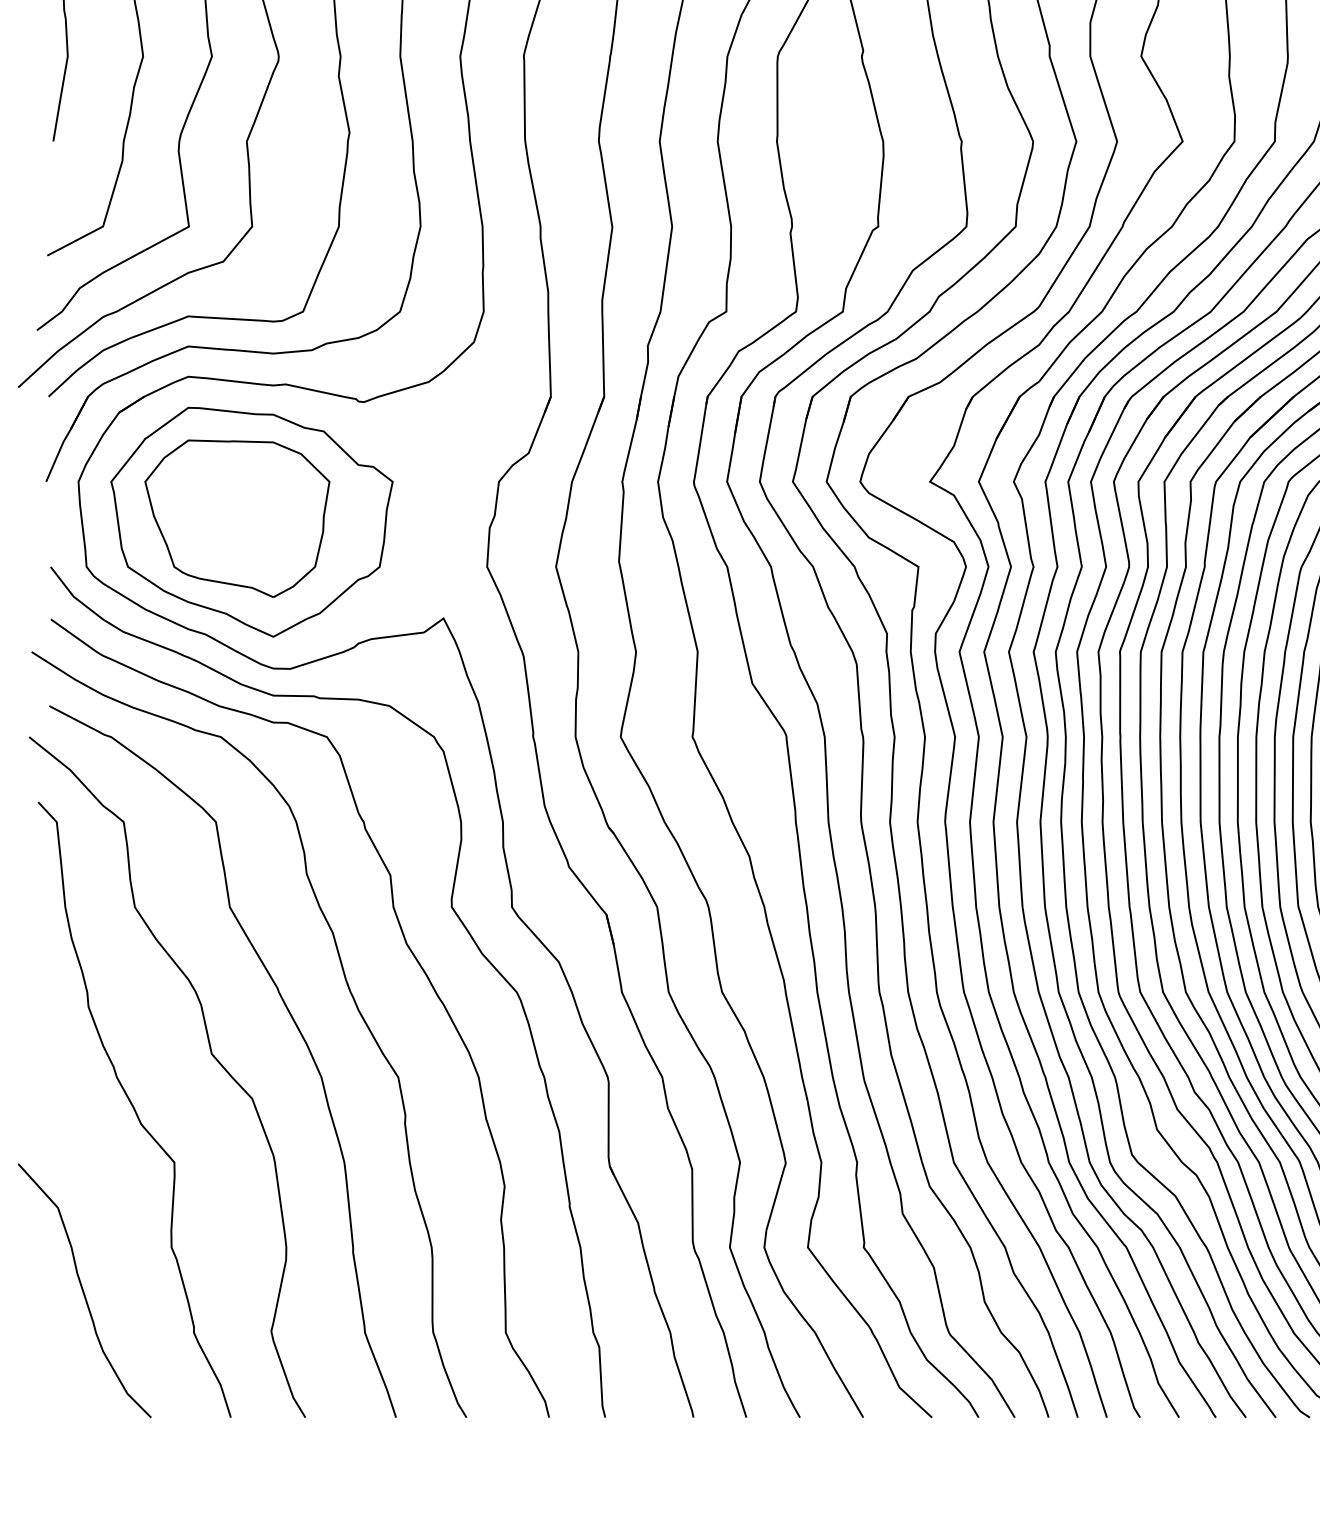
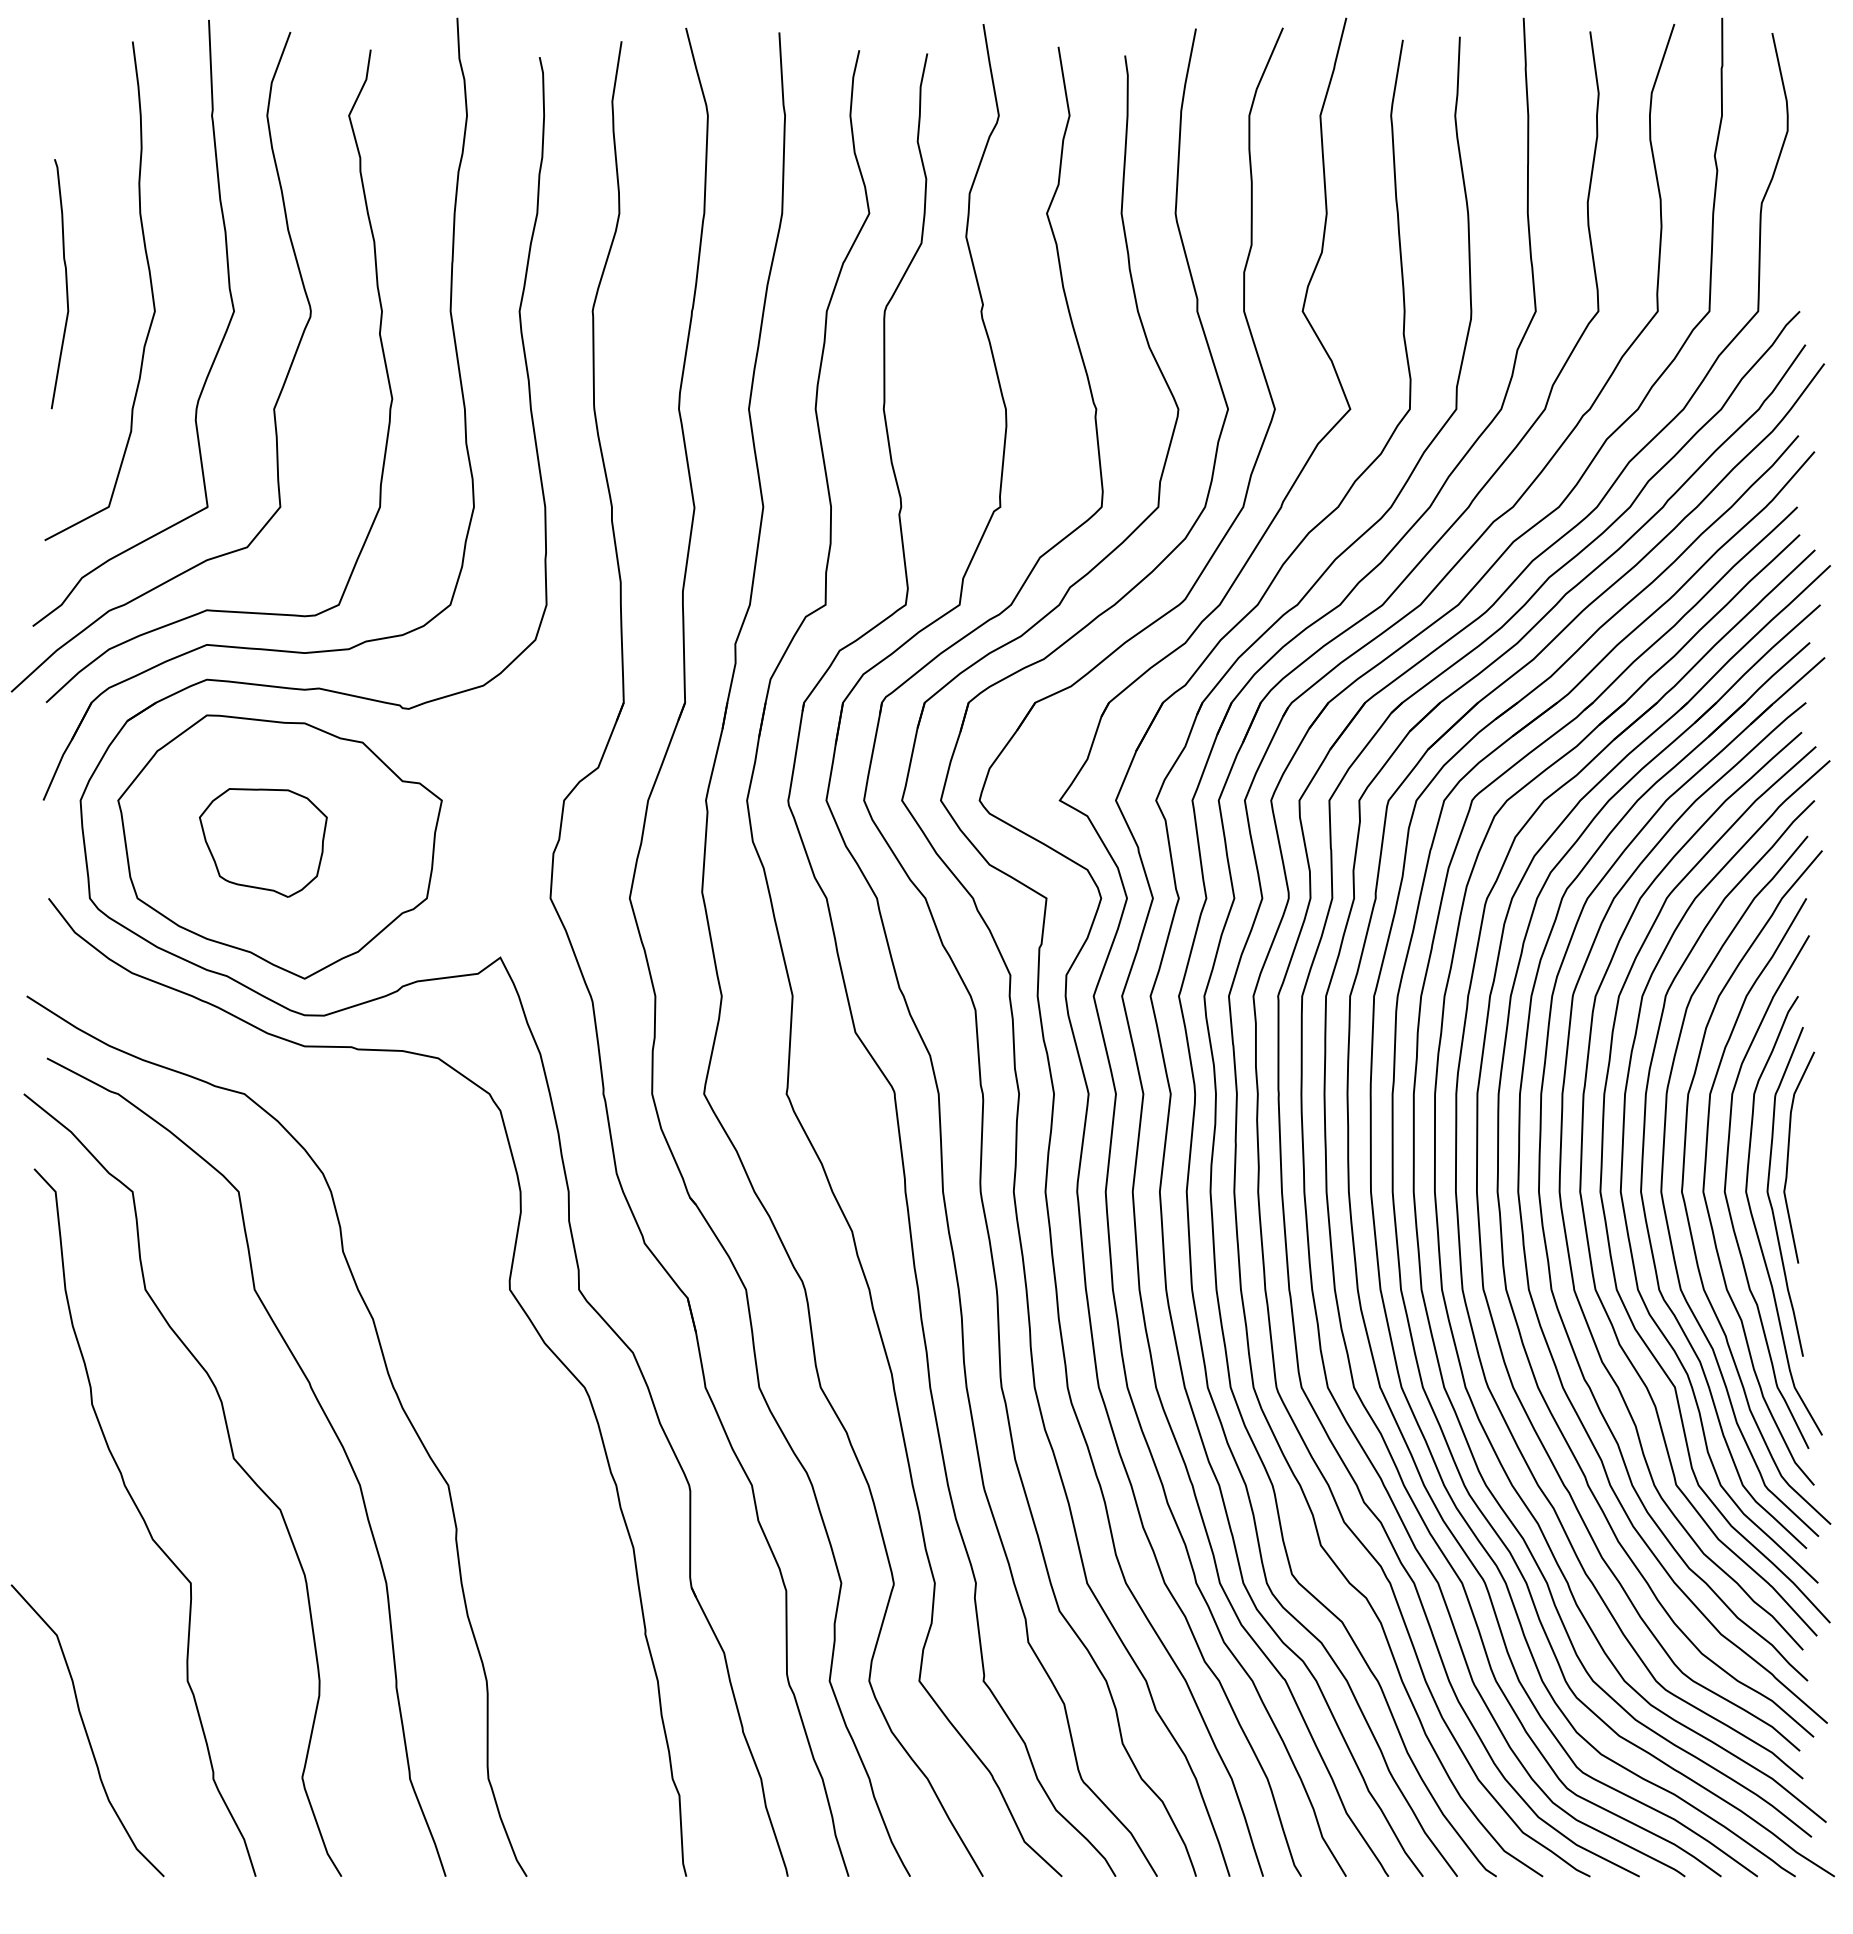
part: (237, 518) -> (263, 842), size x0.6
curve: (410, 952) -> (462, 1341), removed

